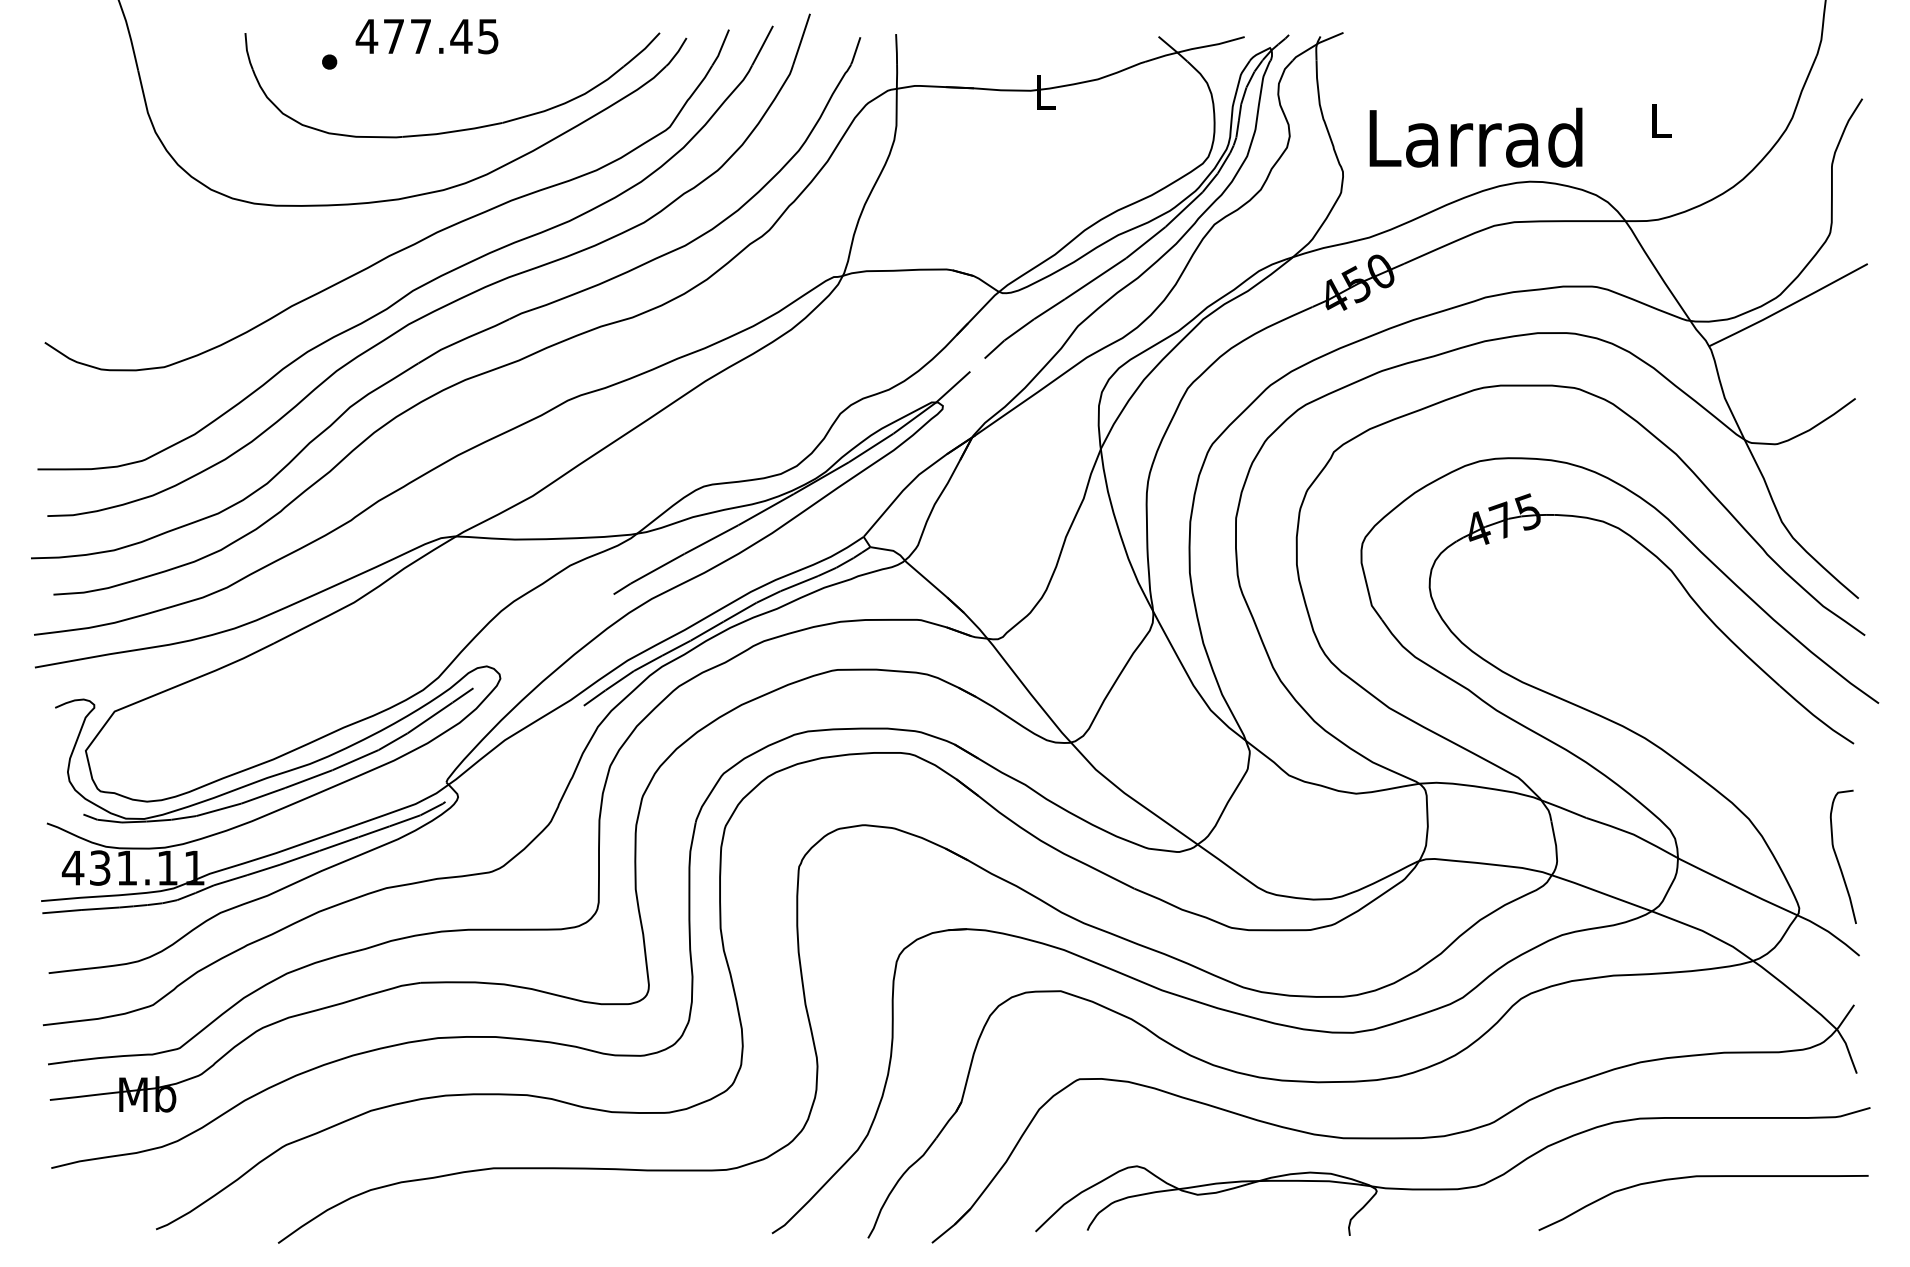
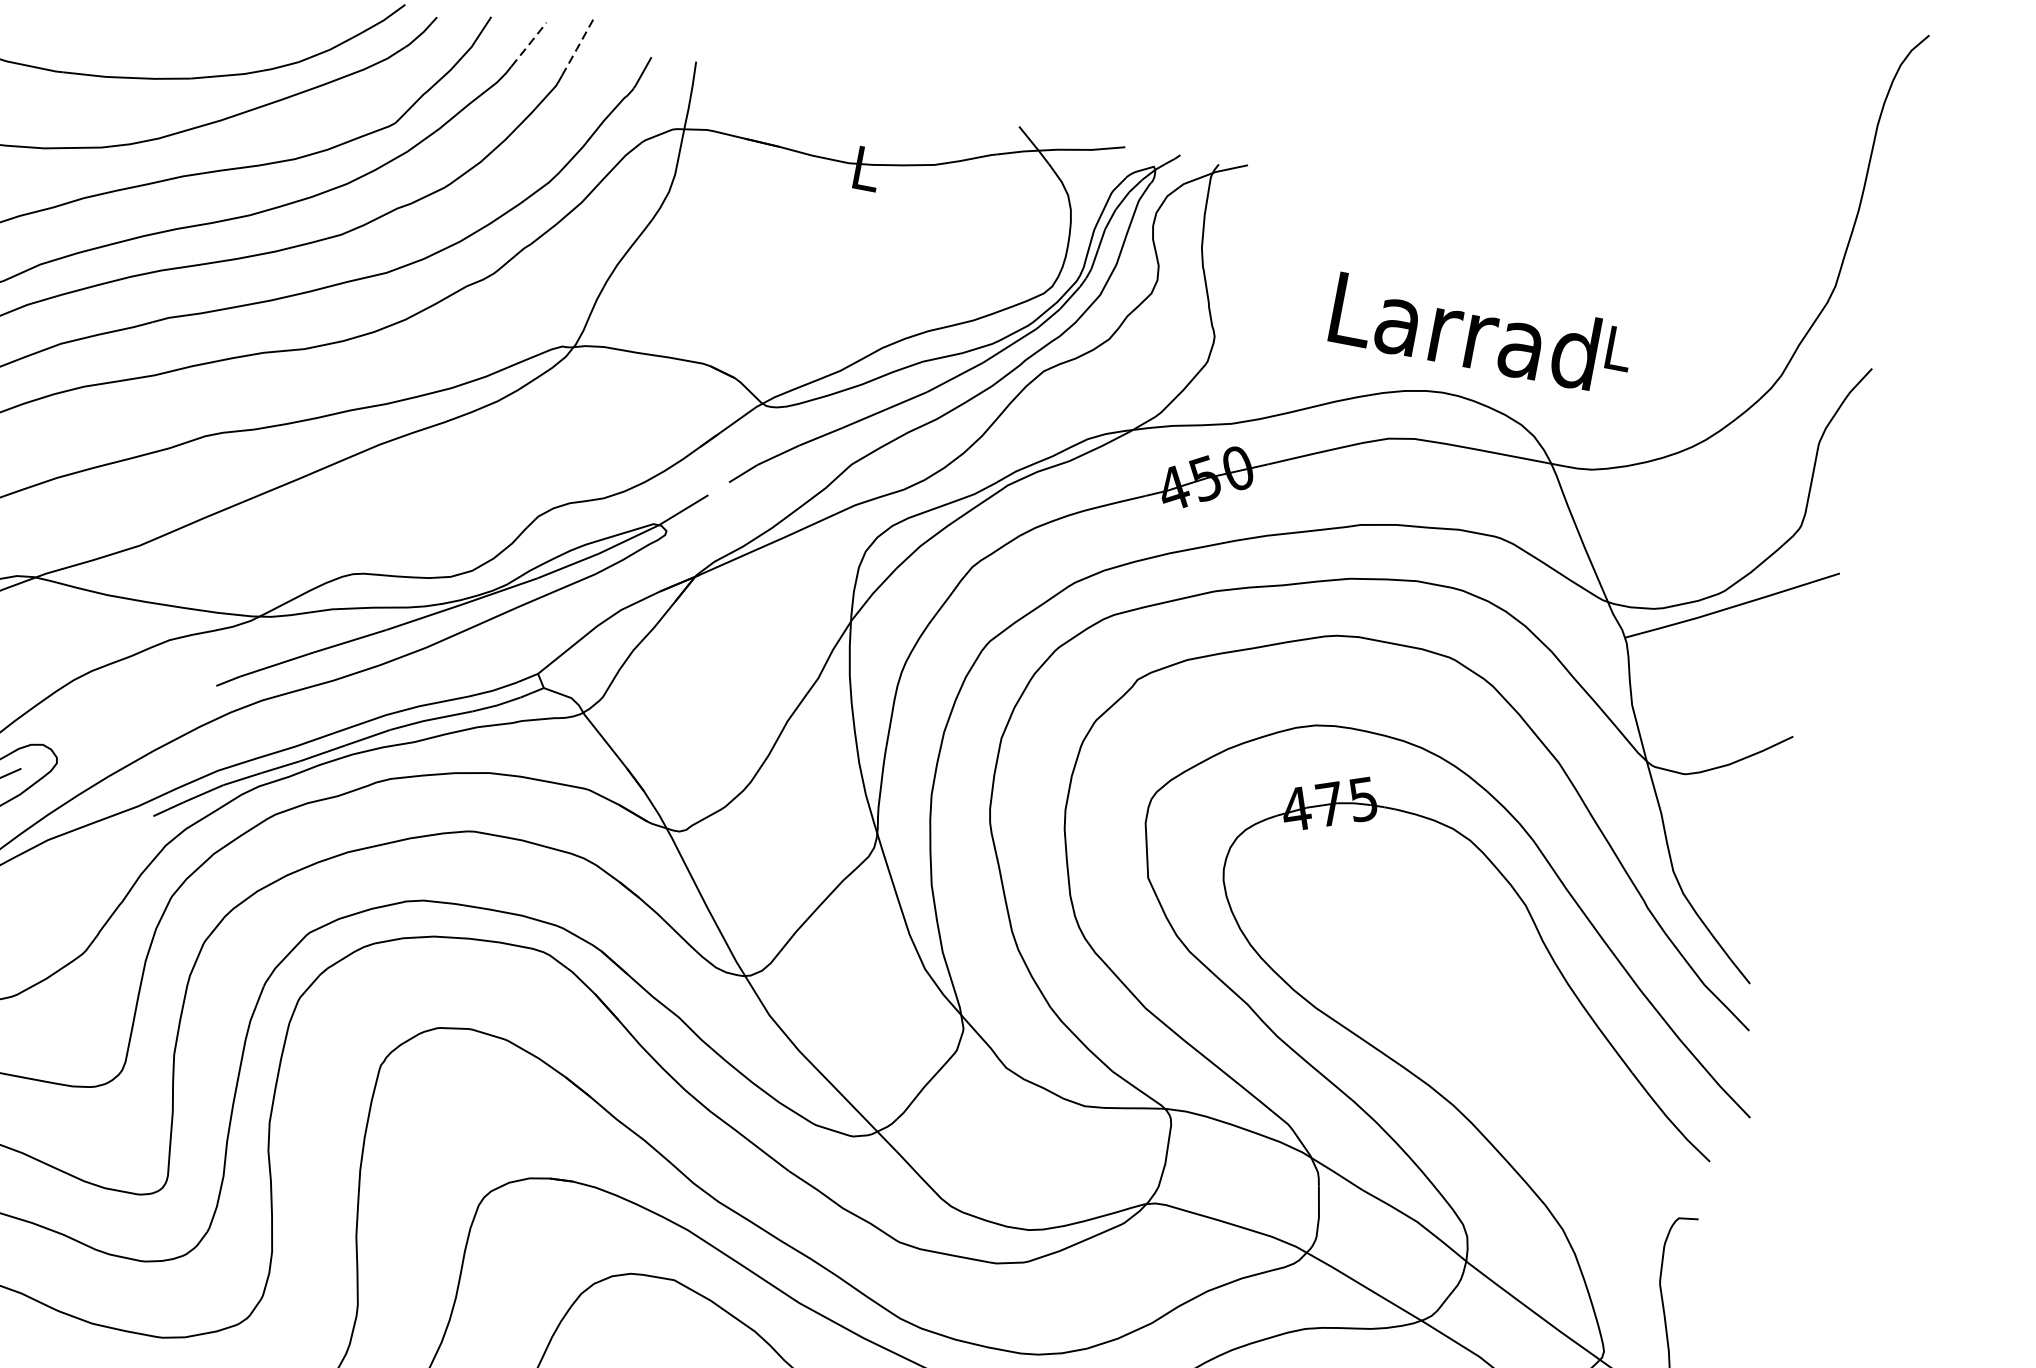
line: (801, 39) -> (578, 46), solid -> dashed
line: (762, 46) -> (528, 45), solid -> dashed
text: (1475, 137) -> (1464, 330), moved

